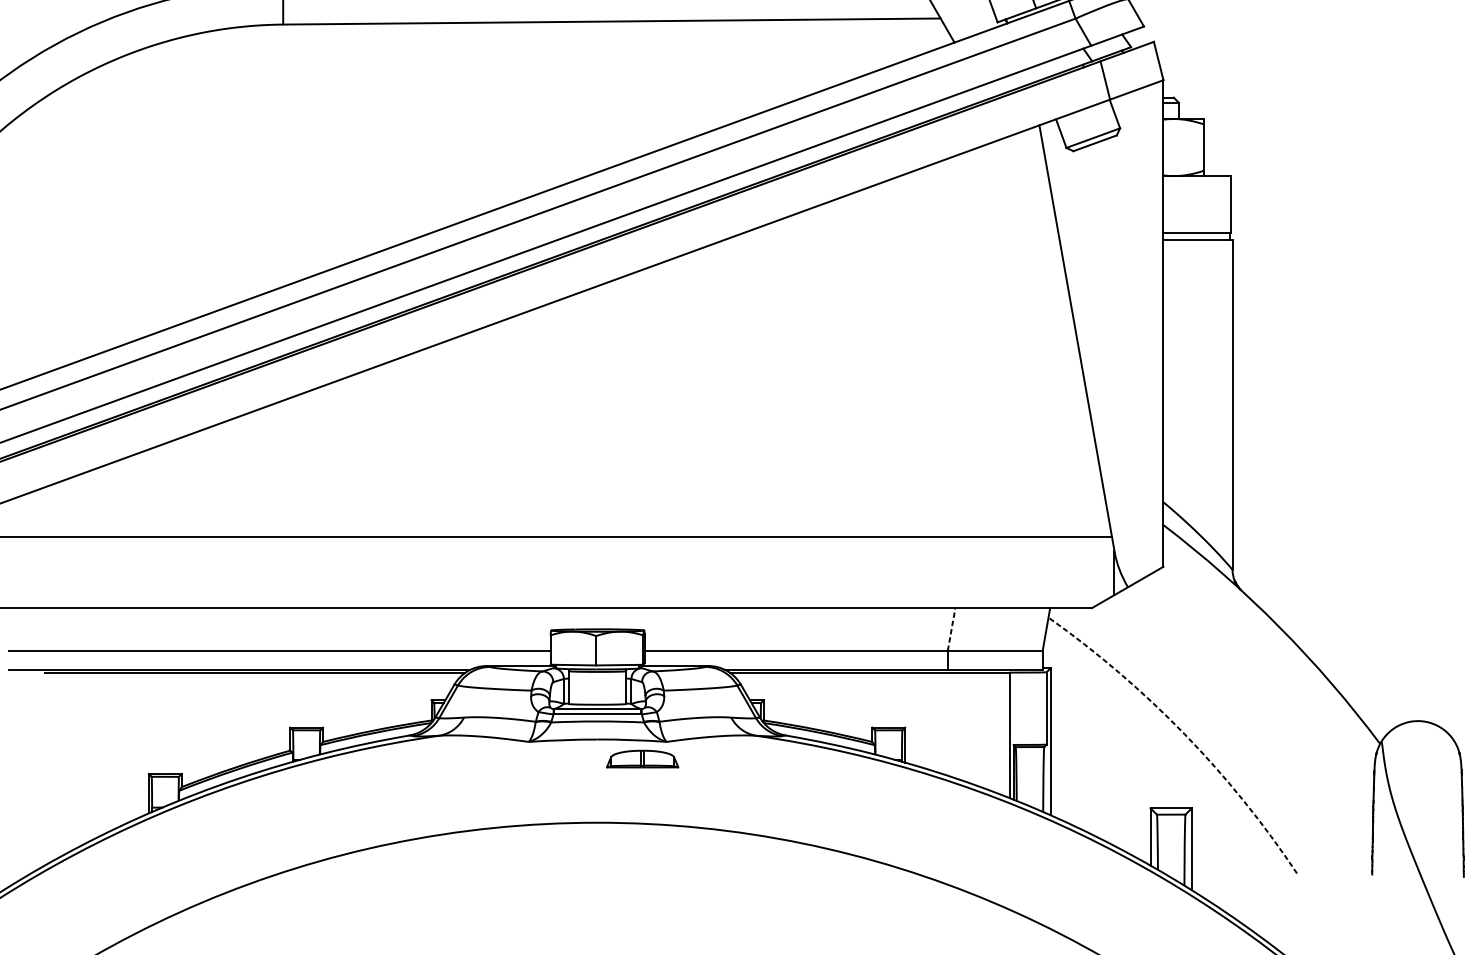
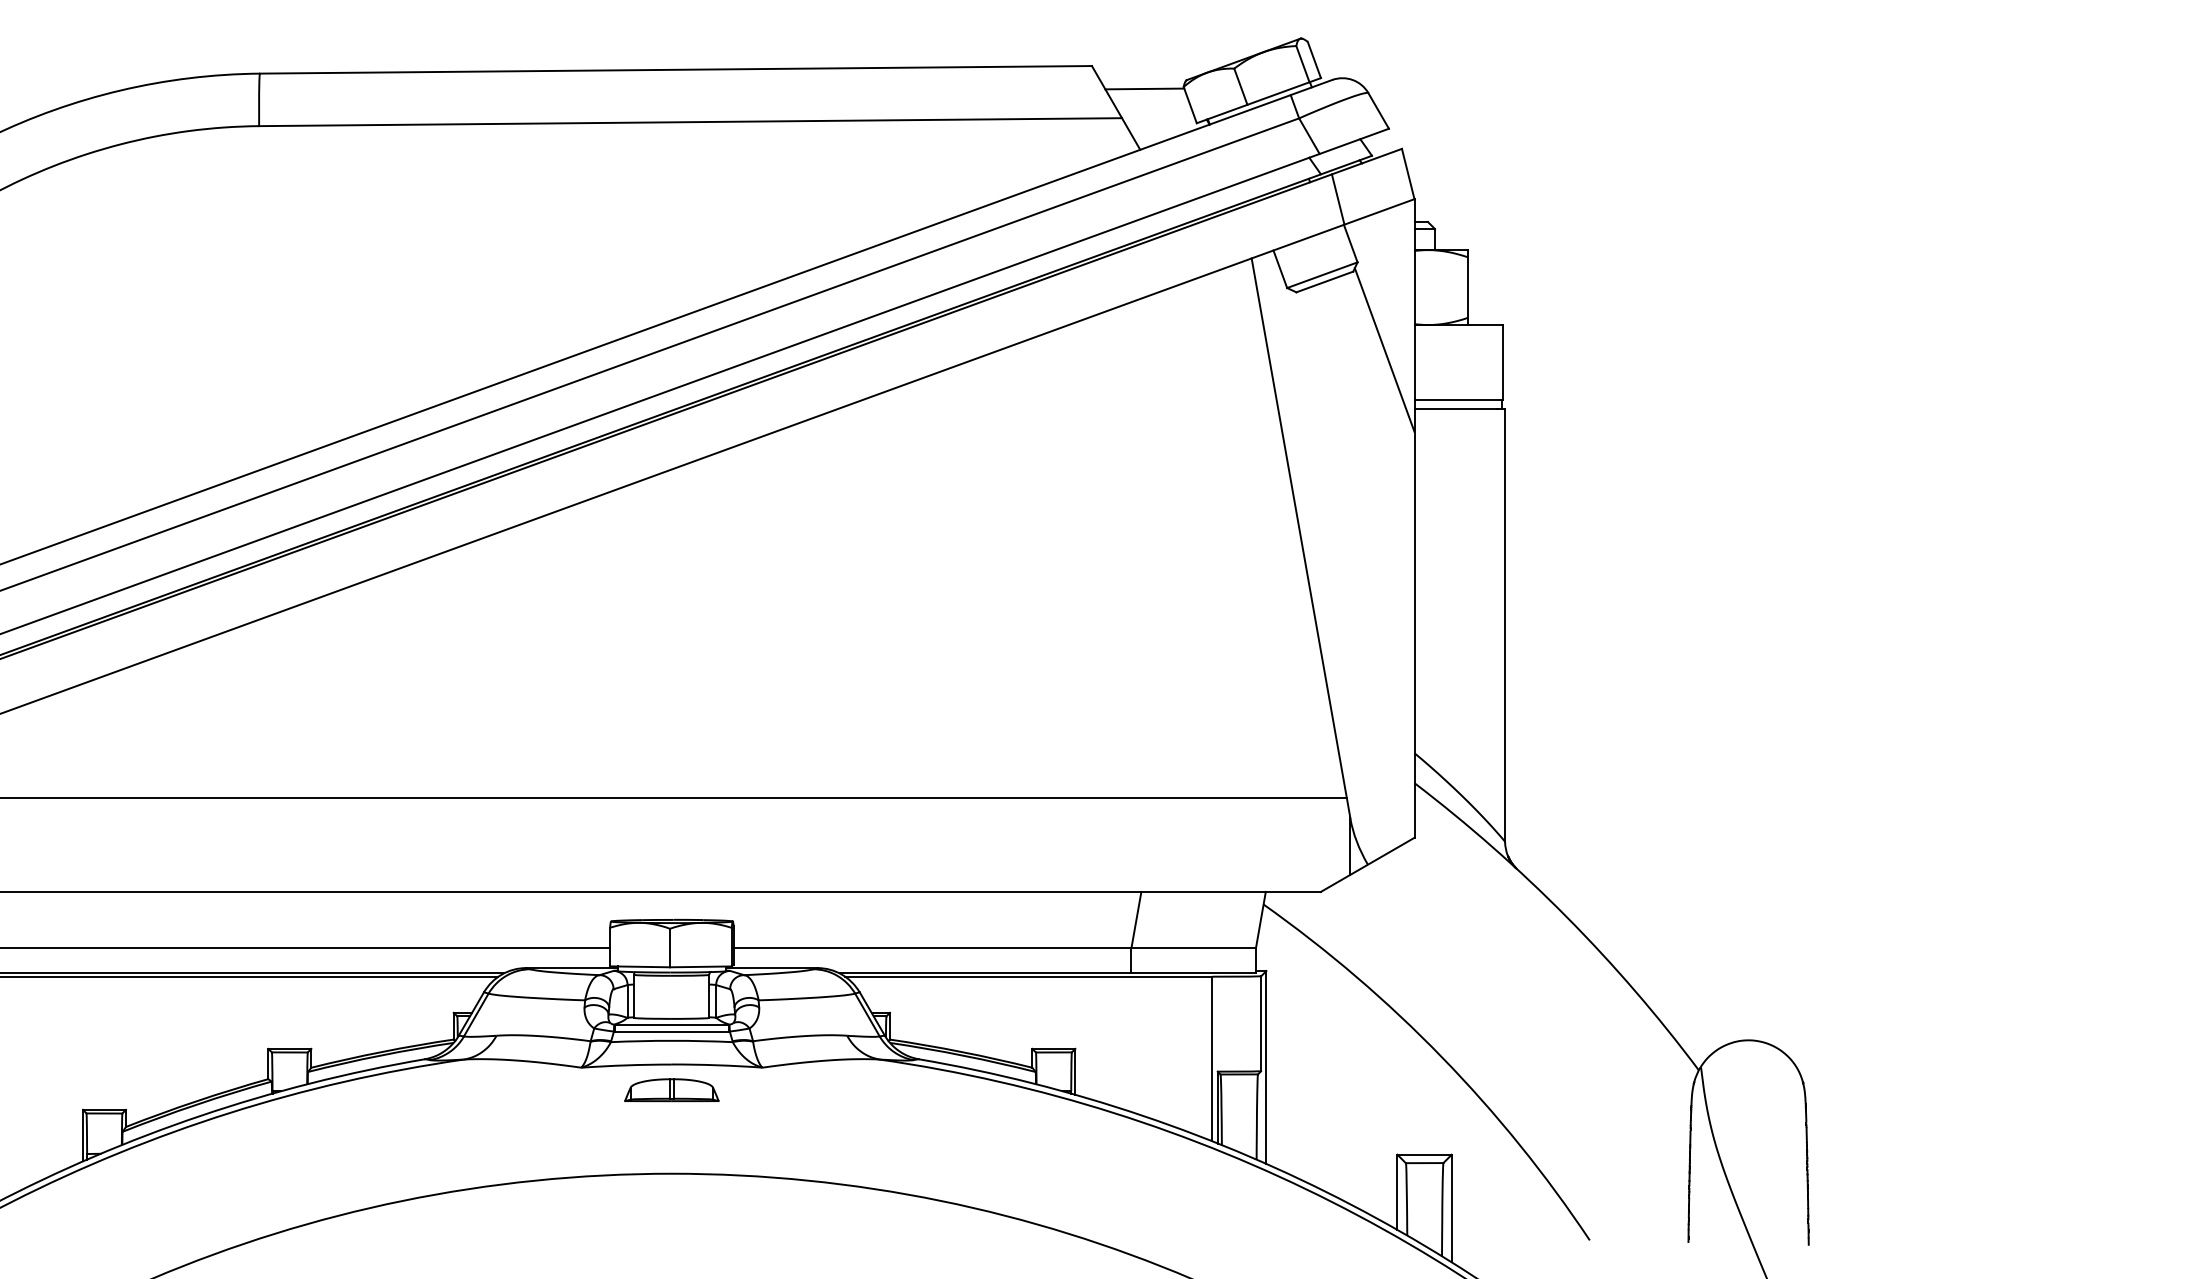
line: (1140, 194) -> (1384, 349), added
line: (951, 629) -> (1136, 920), dashed -> solid
arc: (1184, 734) -> (1442, 1057), dashed -> solid
part: (642, 759) -> (671, 1090), moved

